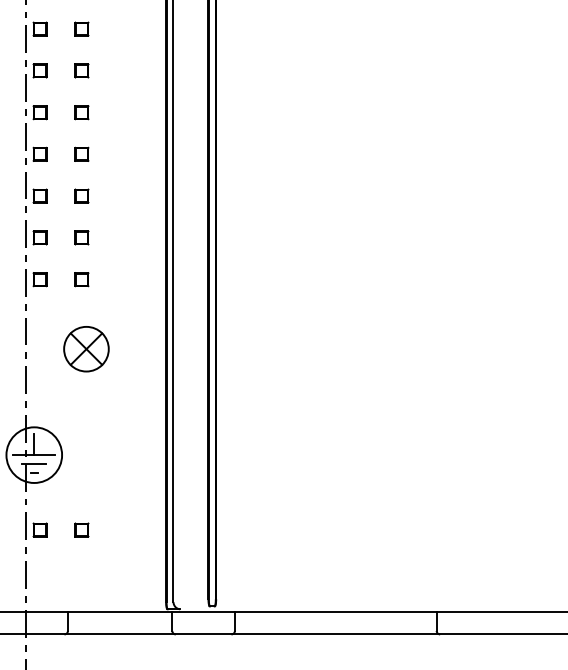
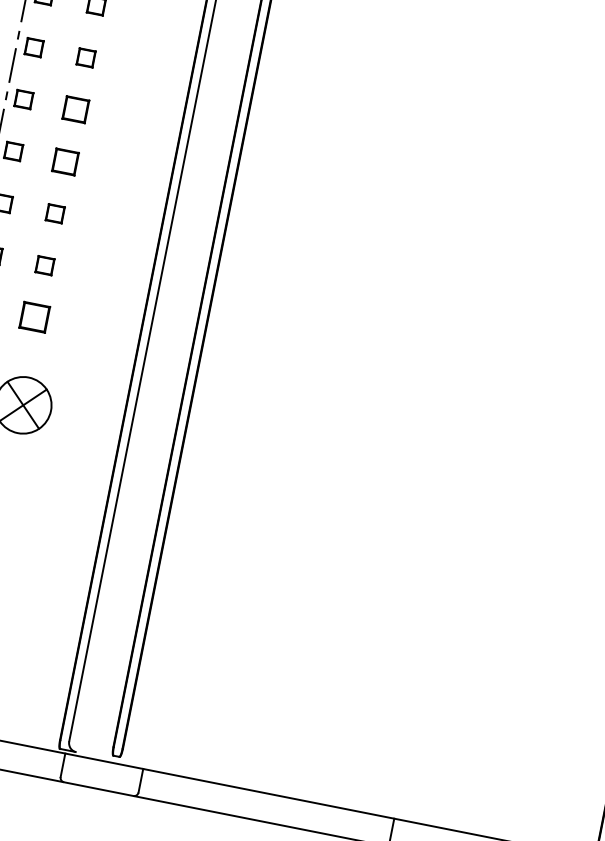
part: (81, 112) -> (75, 109), size x1.4
part: (81, 153) -> (65, 160), size x1.4
part: (81, 279) -> (34, 317), size x1.6

